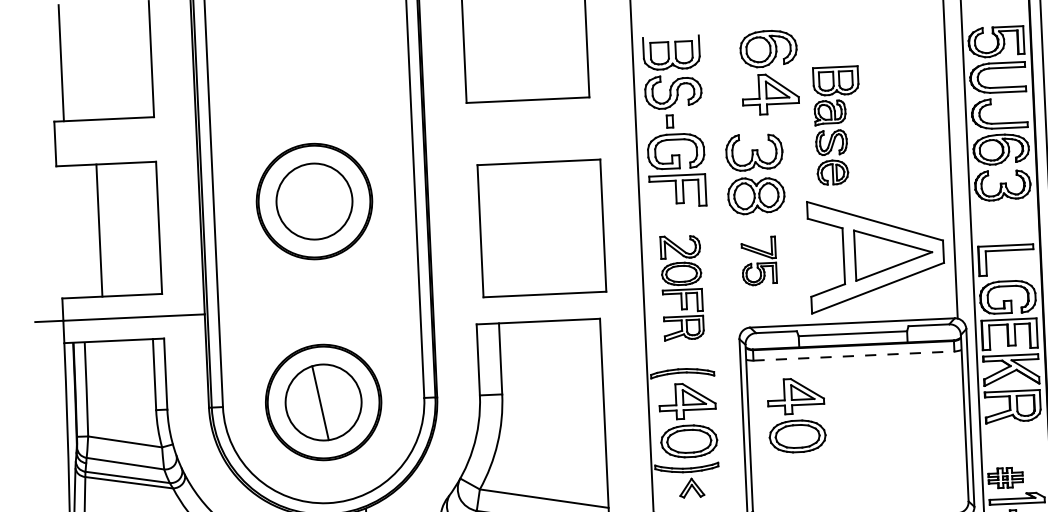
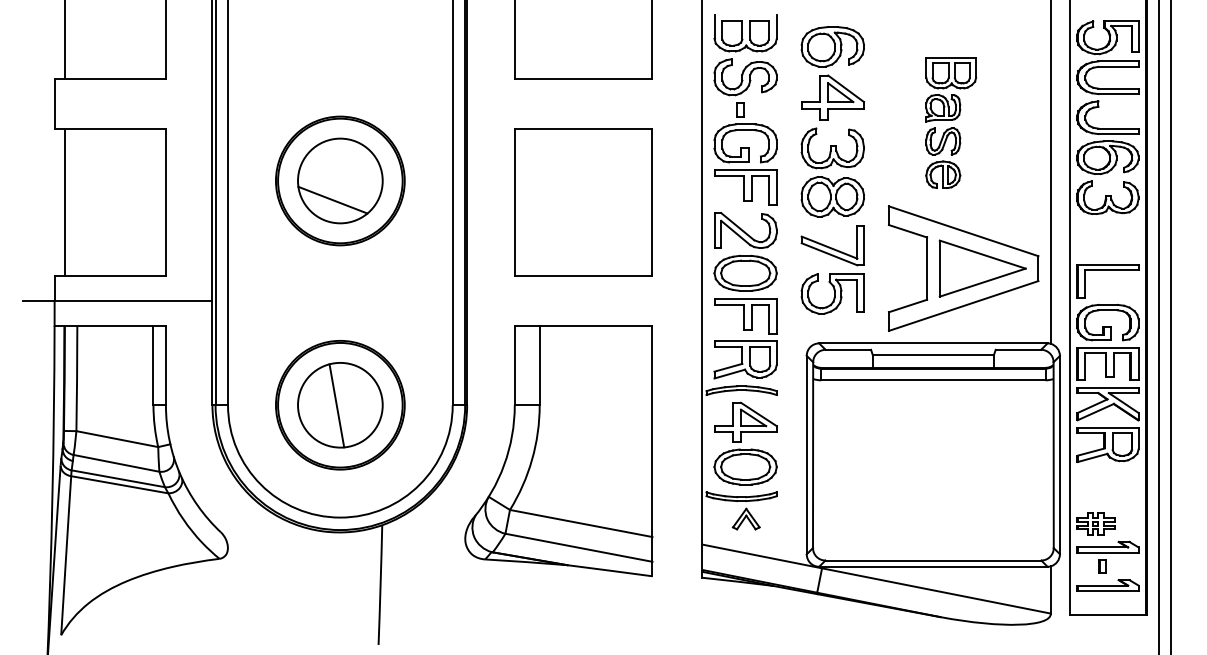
part: (769, 72) -> (832, 73), moved
part: (838, 125) -> (951, 122), moved
line: (308, 218) -> (332, 199), added
part: (542, 228) -> (583, 202), moved
line: (99, 230) -> (65, 202), moved
part: (759, 260) -> (832, 269), size x1.67
part: (682, 287) -> (745, 295), size x1.43
line: (854, 356) -> (933, 380), dashed -> solid
part: (796, 415) -> (866, 443), removed

